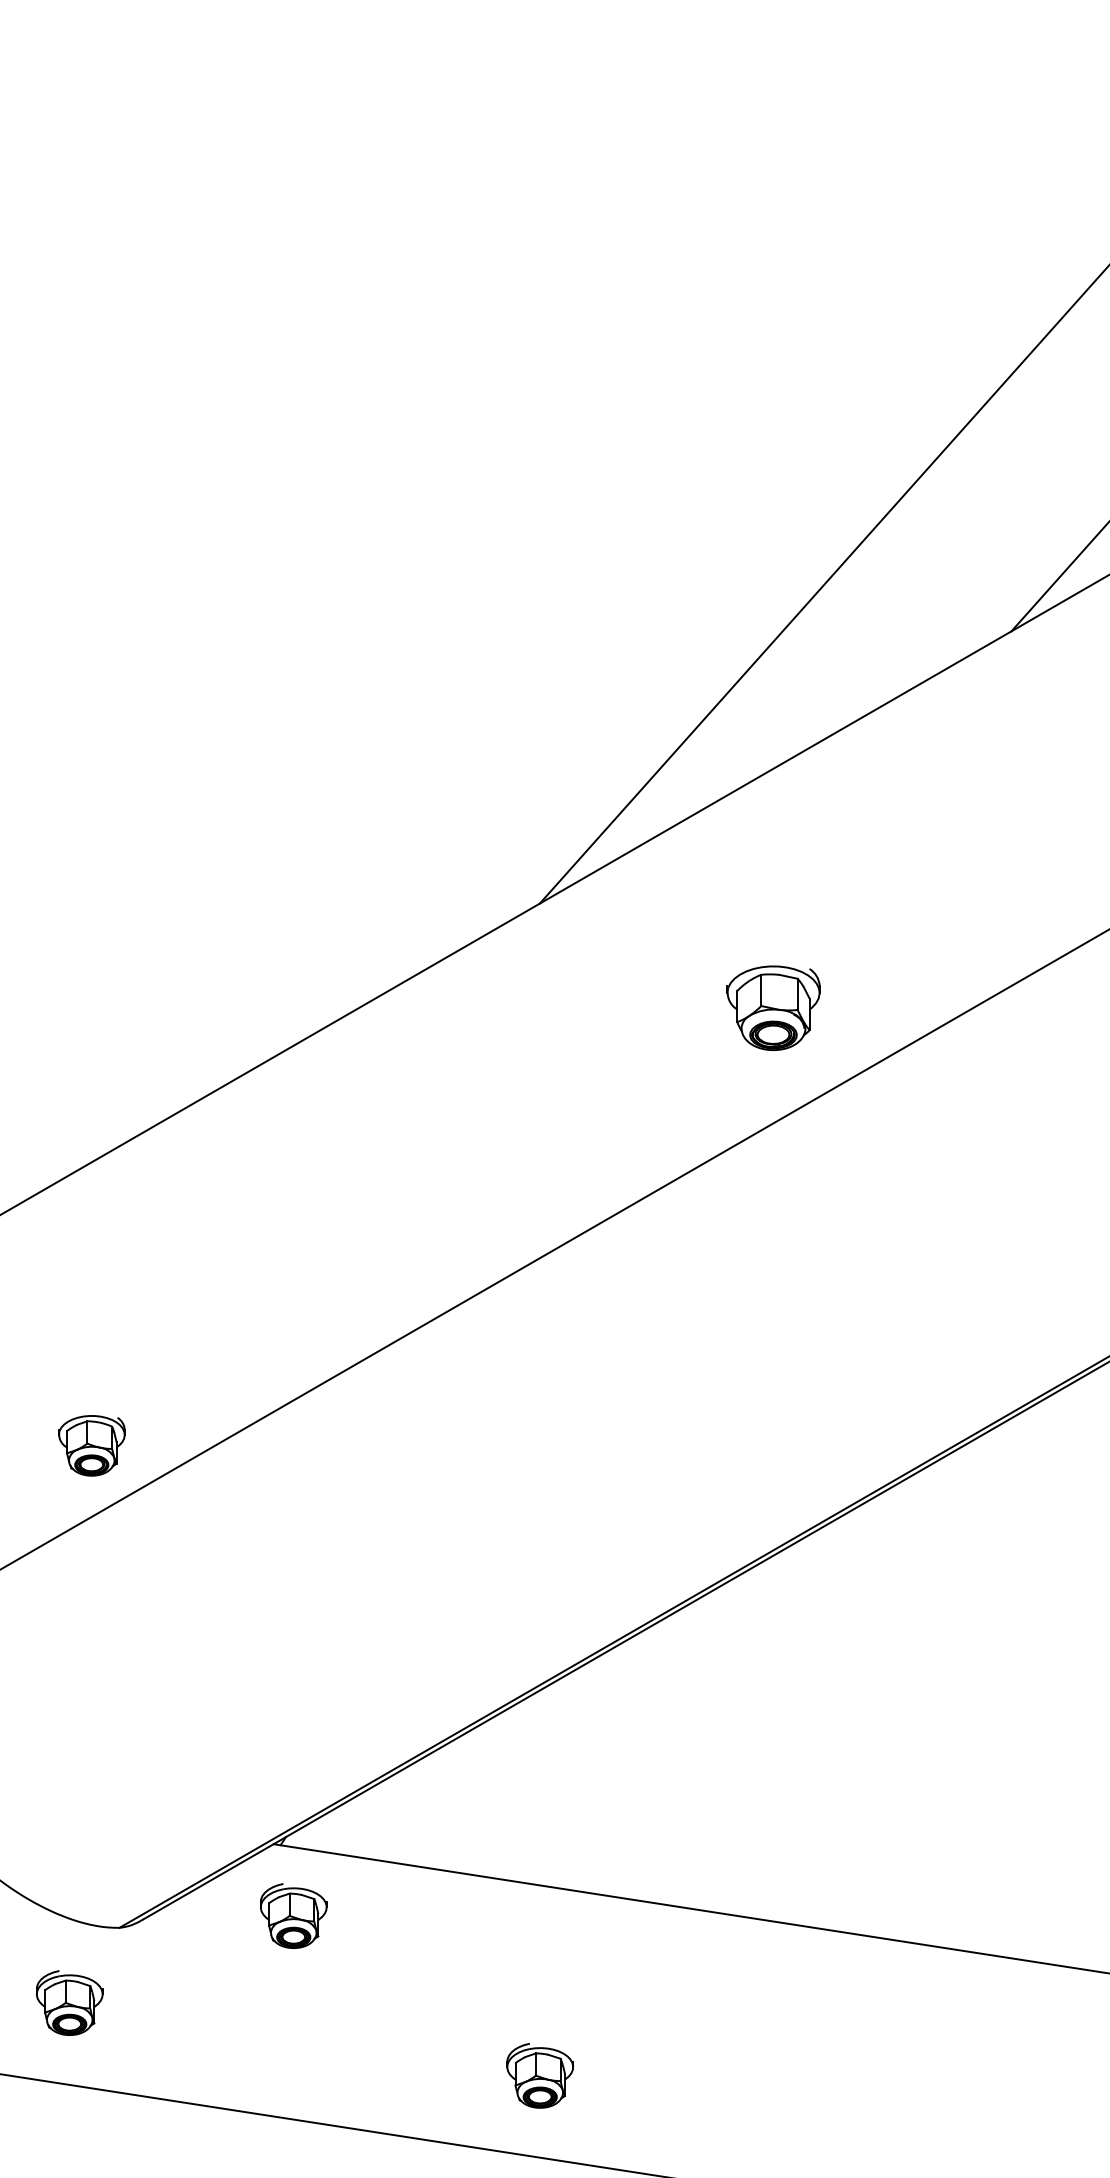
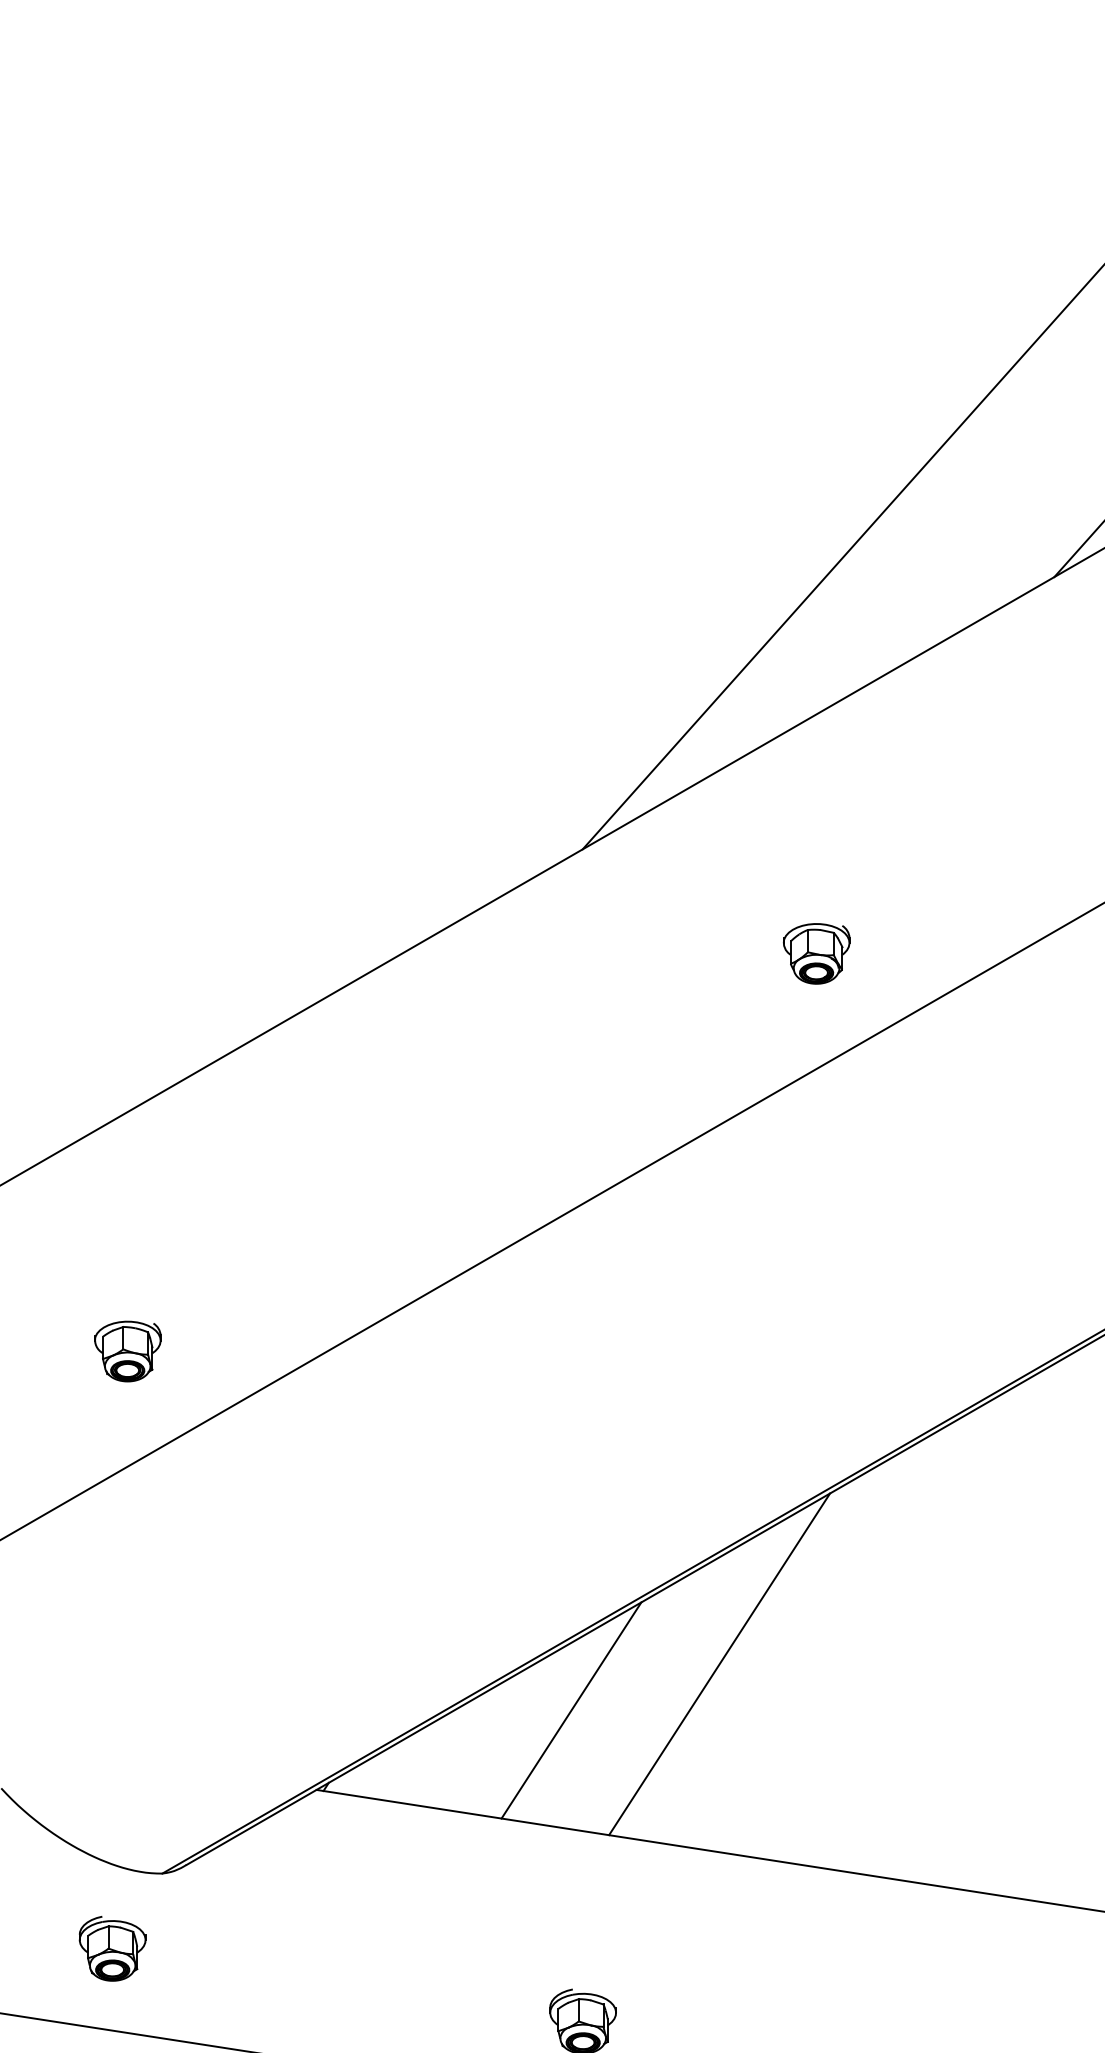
part: (773, 1007) -> (816, 953), size x0.71
part: (91, 1445) -> (127, 1351), moved
line: (676, 1718) -> (719, 1664), added
line: (528, 1764) -> (571, 1710), added
part: (293, 1915) -> (336, 1861), removed

